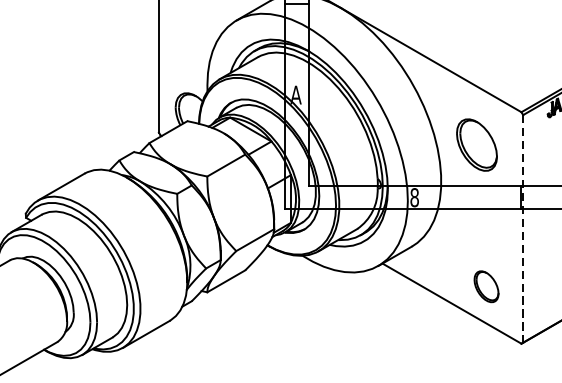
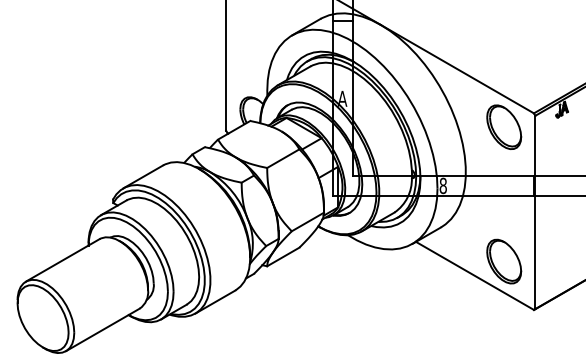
part: (477, 144) -> (504, 126), moved
line: (523, 228) -> (535, 212), dashed -> solid
part: (486, 286) -> (504, 261), size x1.67

